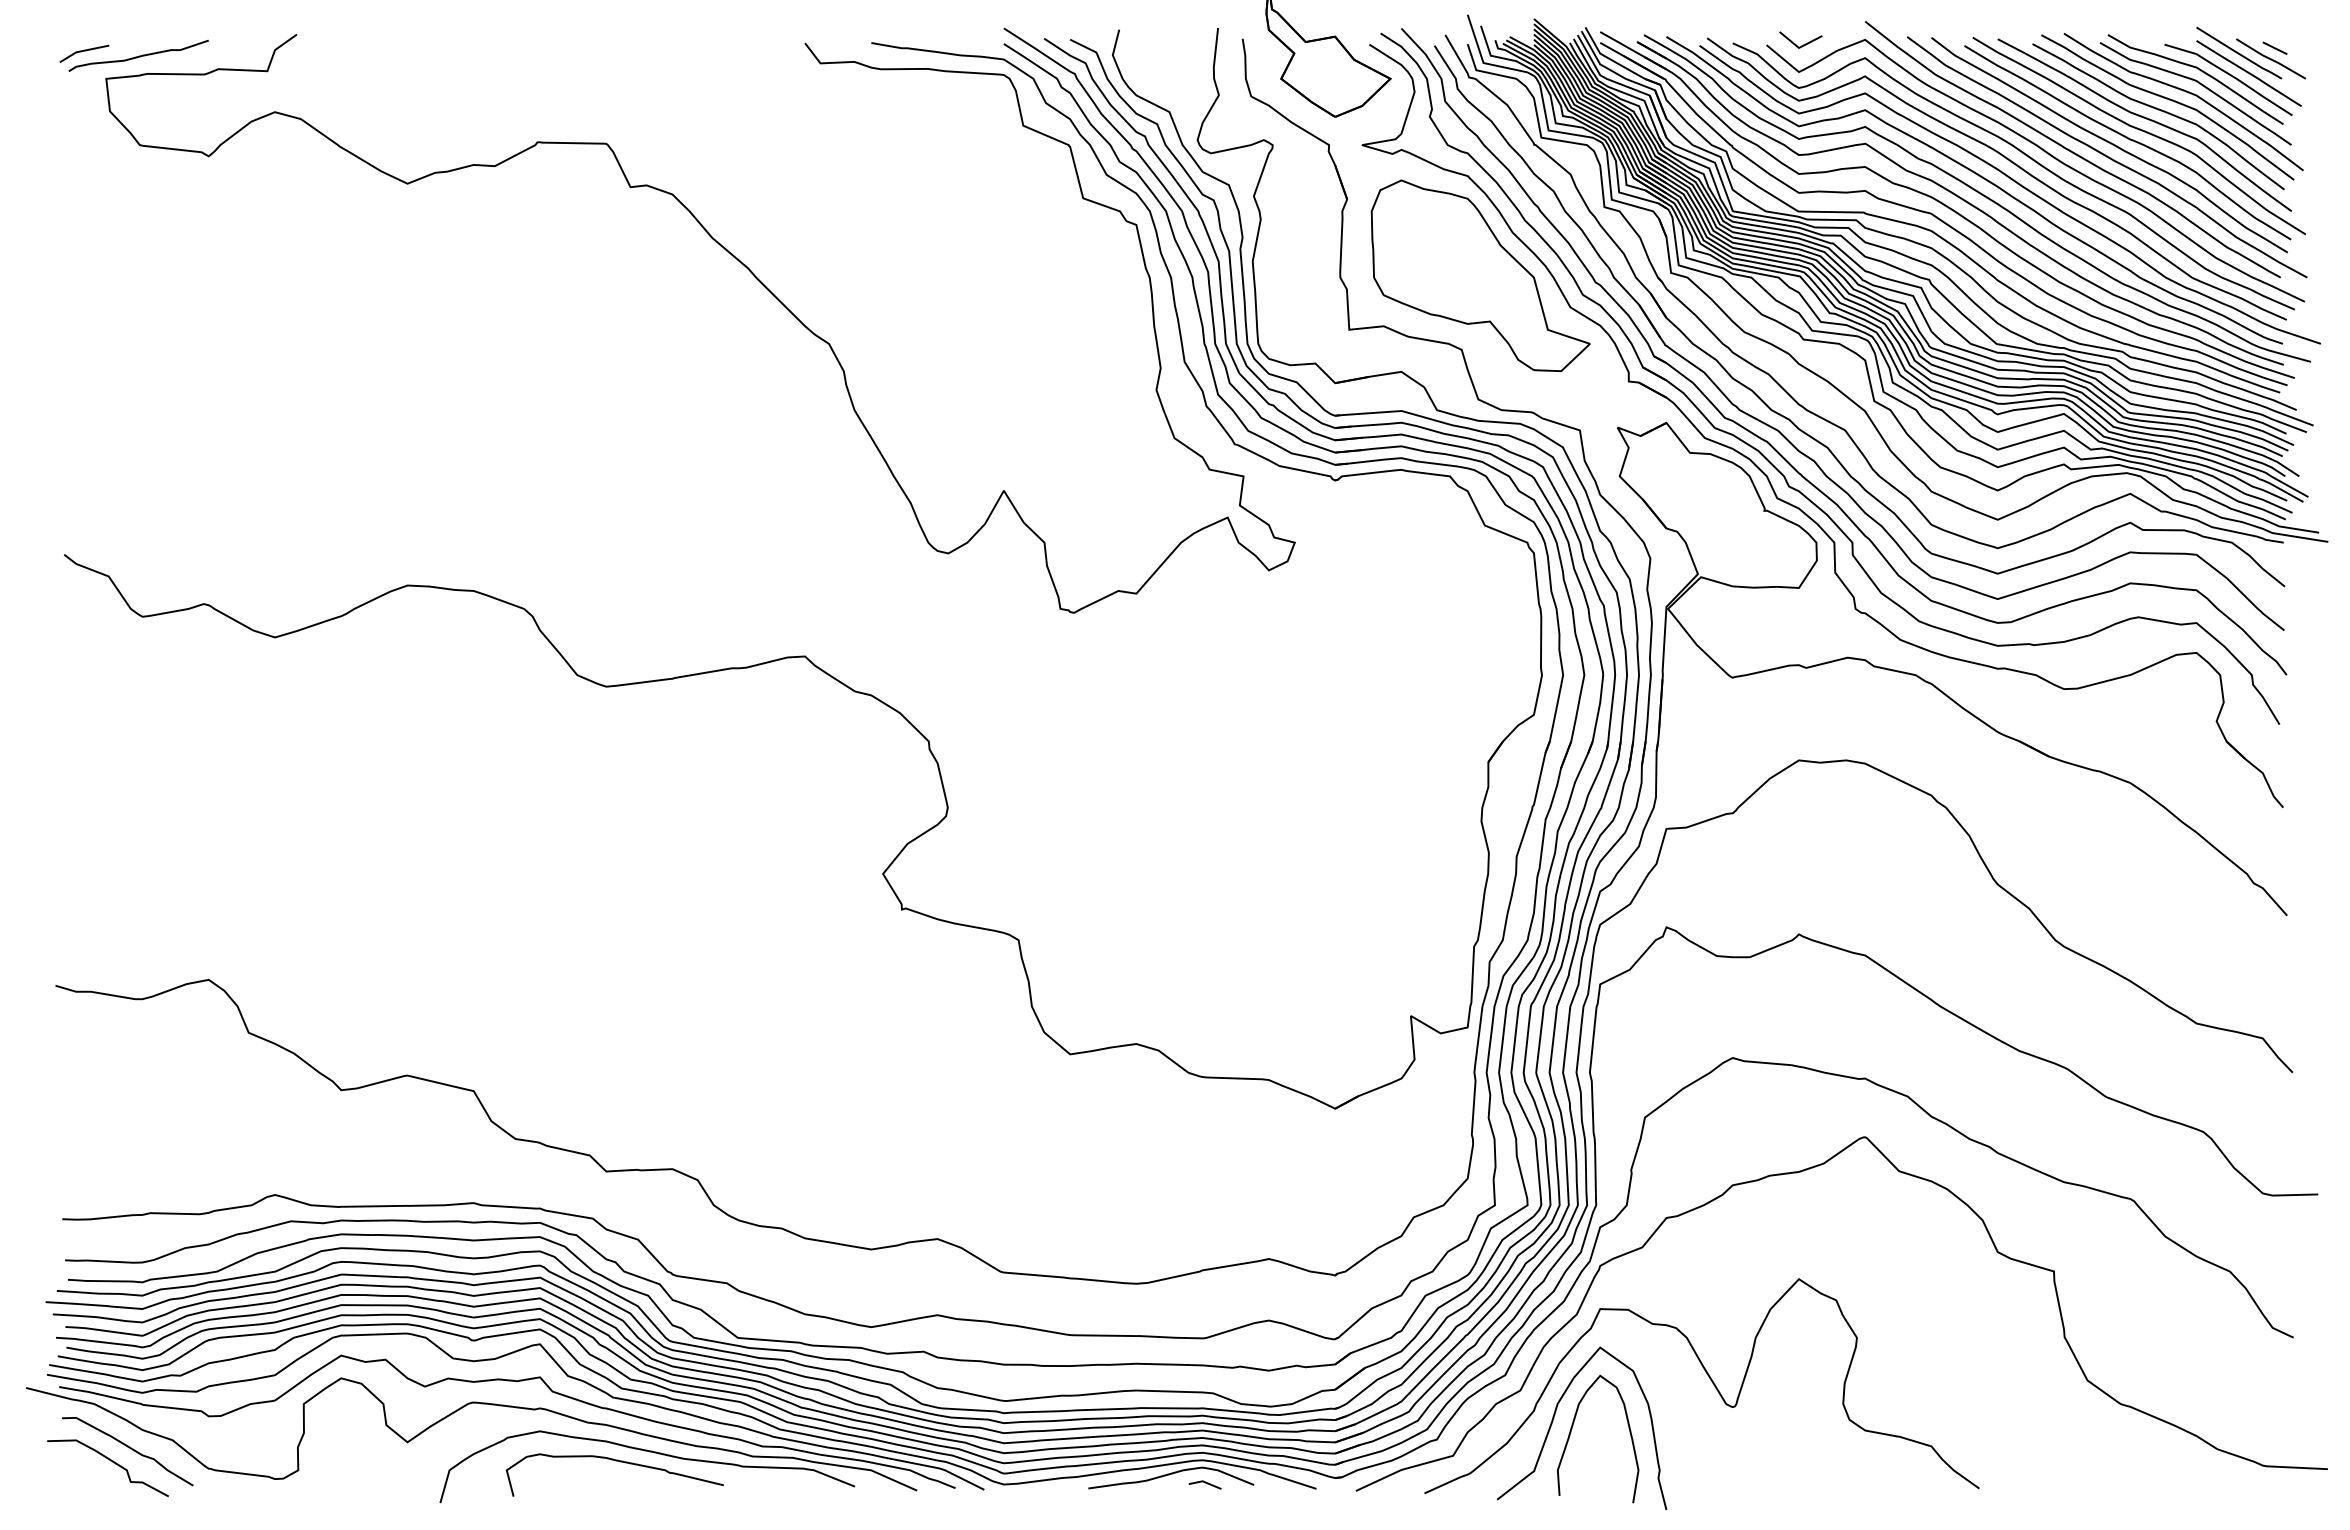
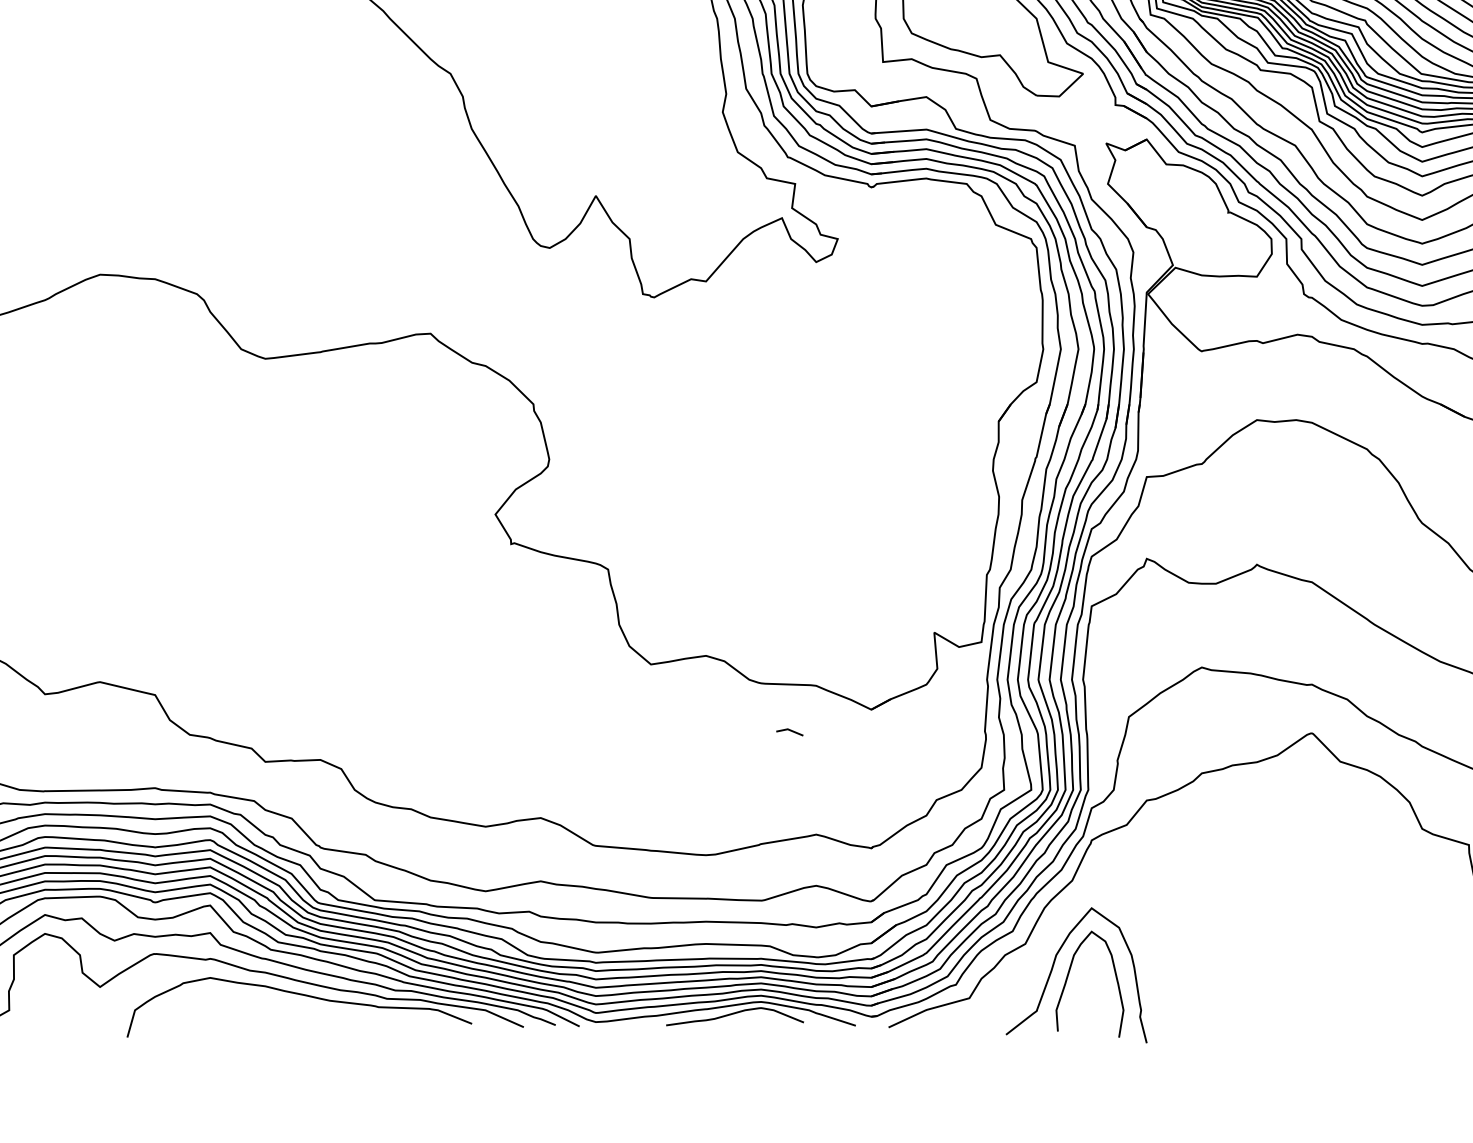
curve: (1710, 1380) -> (1183, 935), removed
curve: (615, 1461) -> (273, 1002), removed
line: (1205, 1483) -> (790, 731), moved

